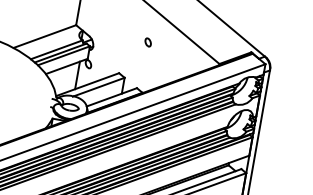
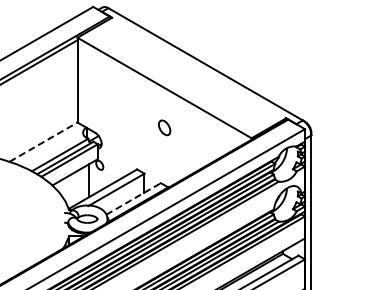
line: (45, 36) -> (44, 141), solid -> dashed
part: (148, 42) -> (164, 127), size x1.6
line: (111, 96) -> (133, 198), solid -> dashed

